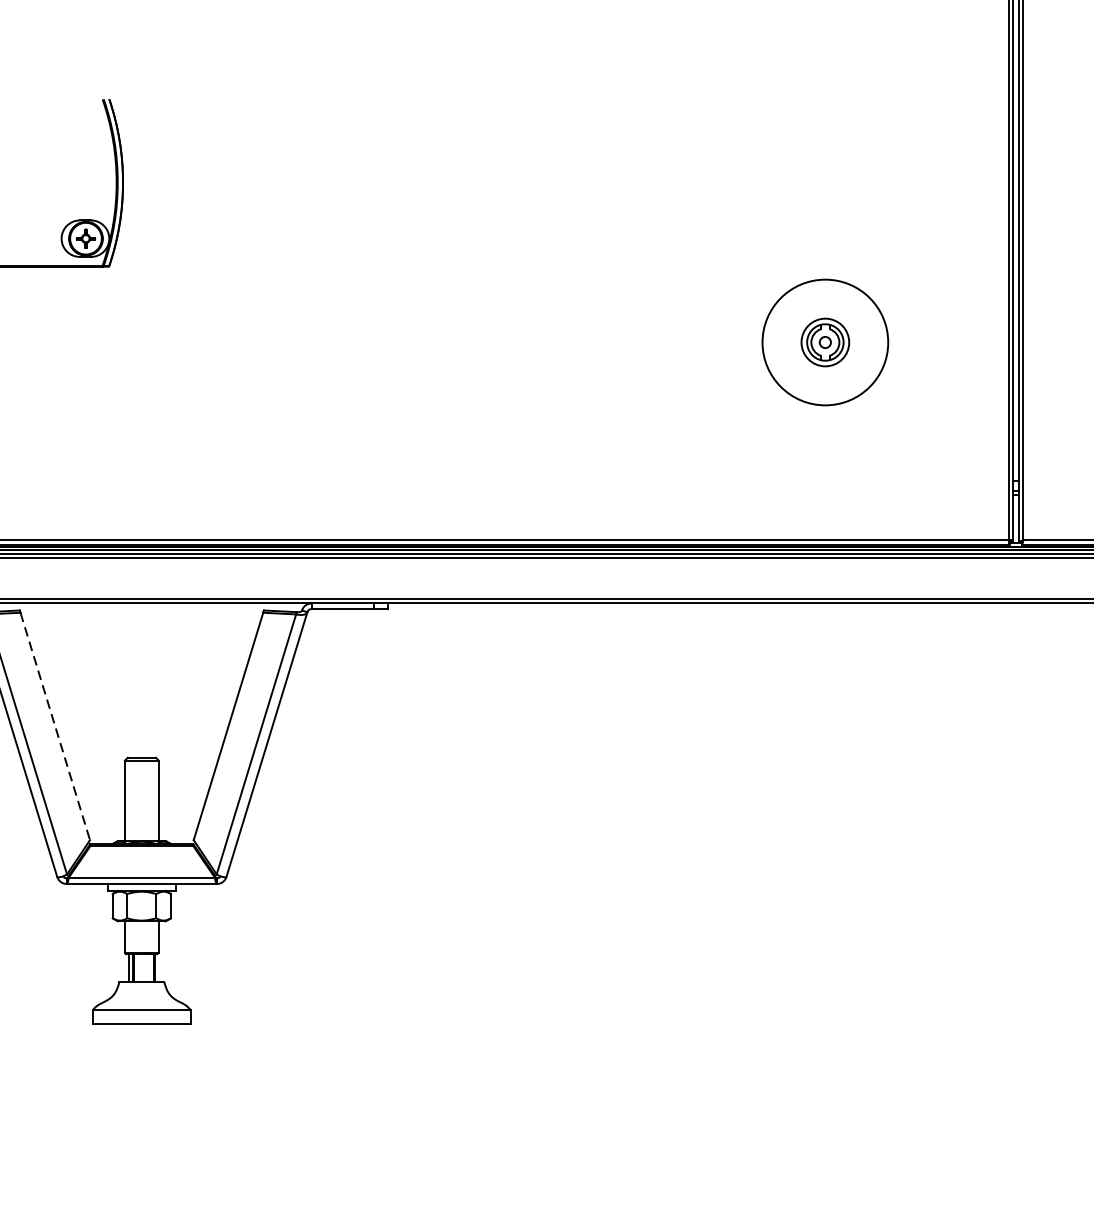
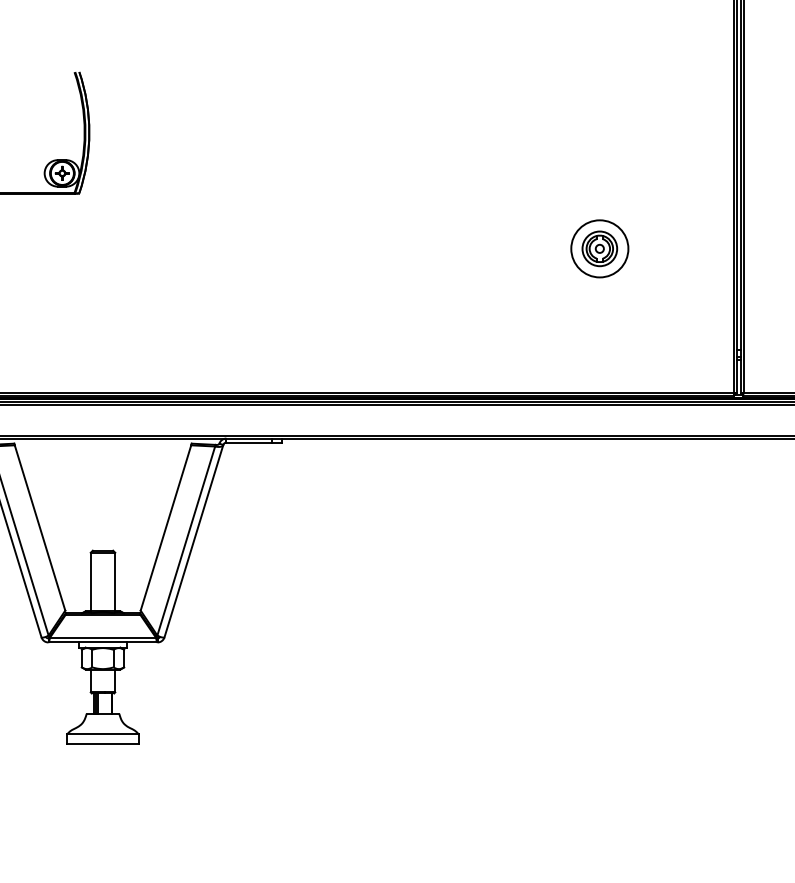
circle: (824, 341) -> (599, 248), size x0.62
line: (55, 727) -> (40, 528), dashed -> solid

